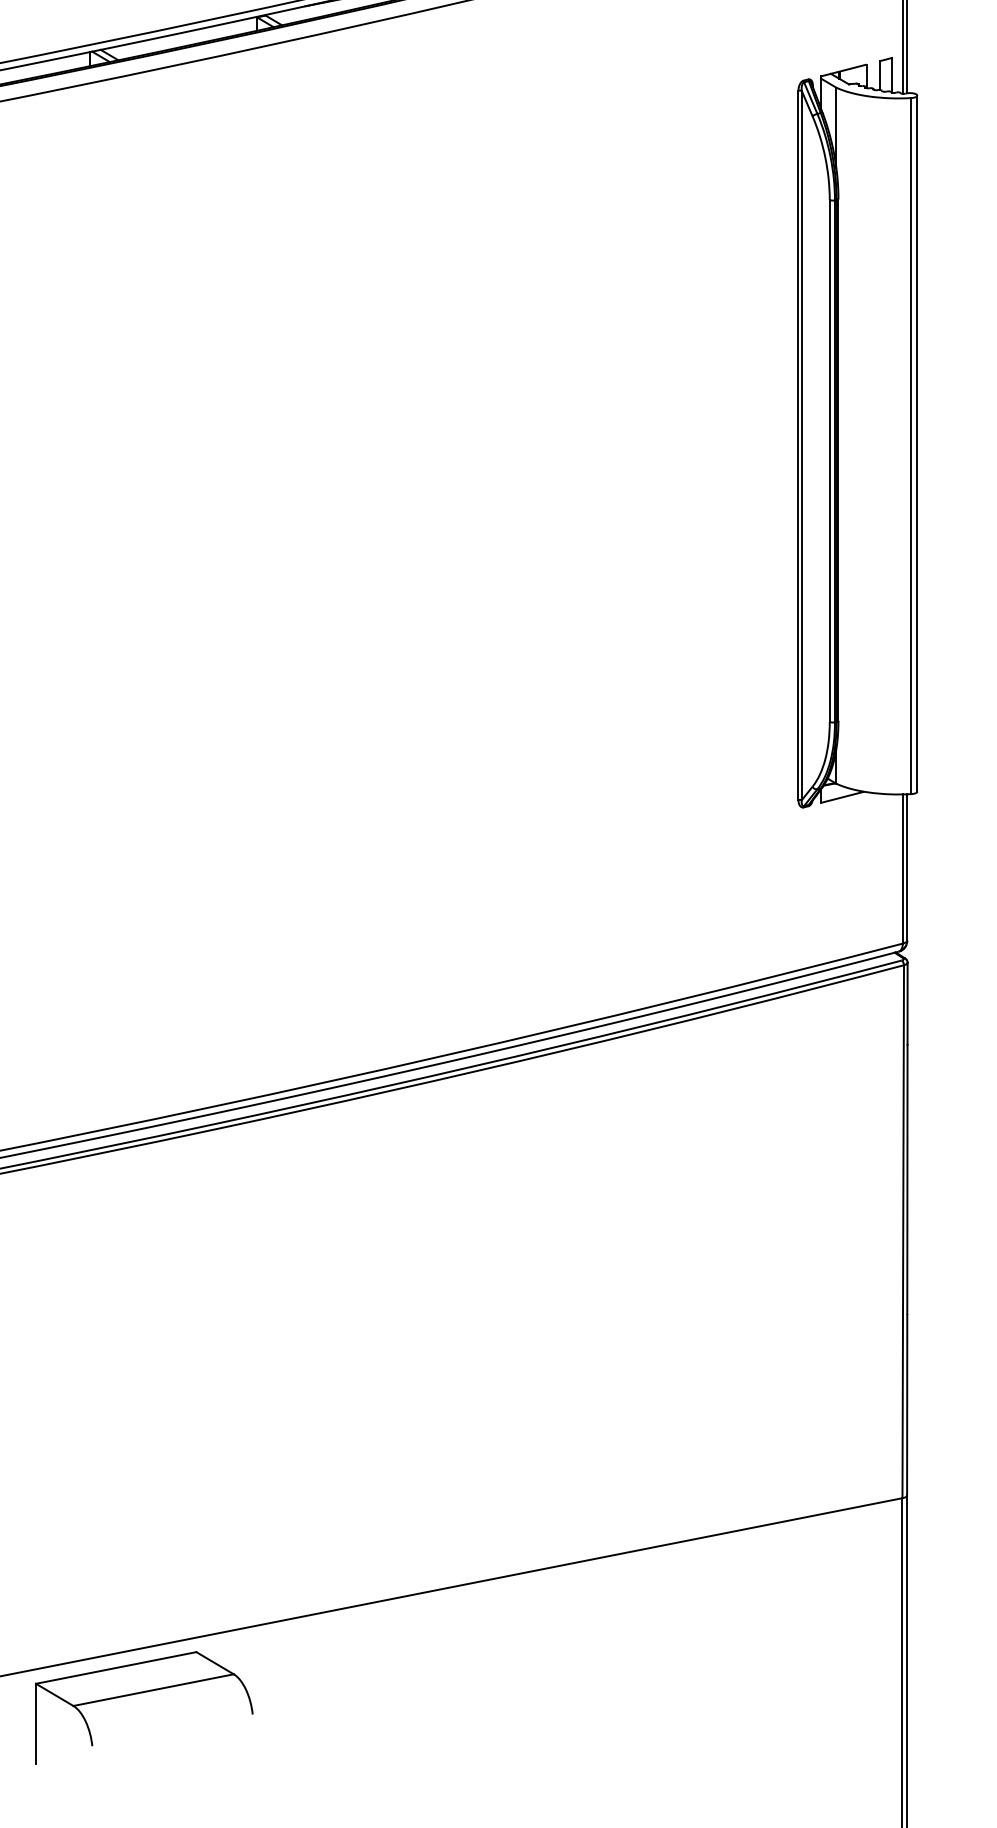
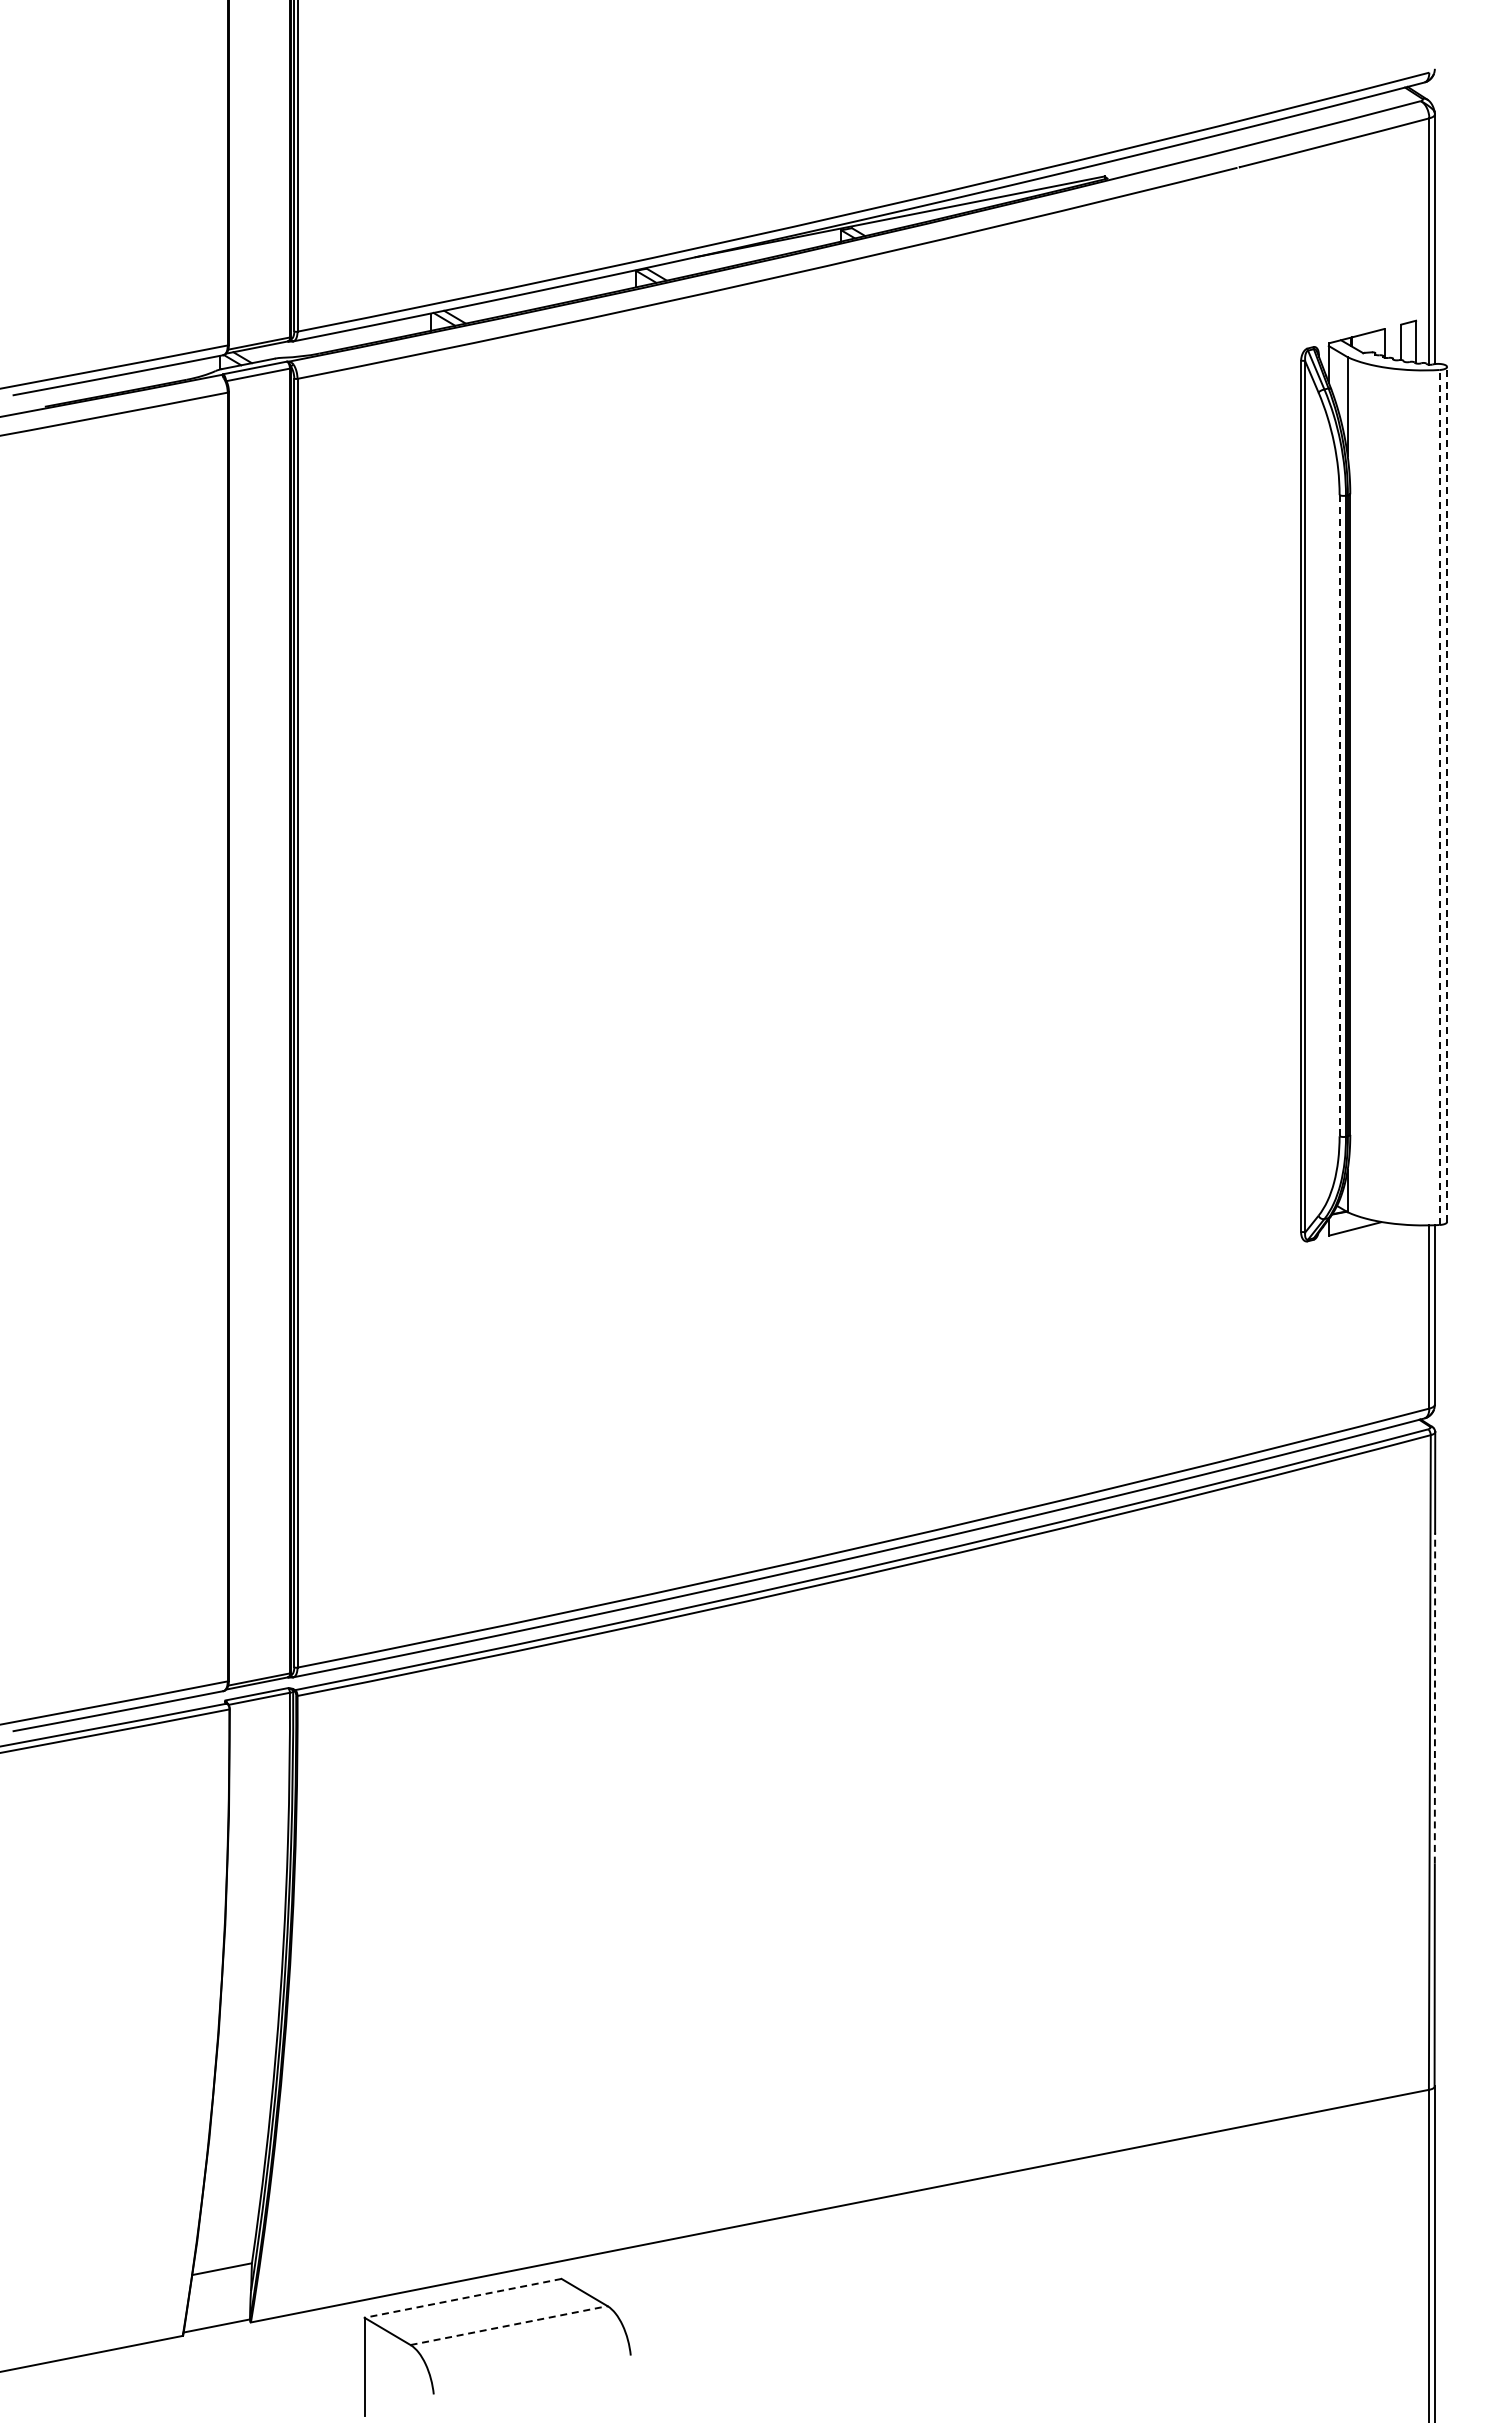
line: (917, 442) -> (1447, 793), solid -> dashed
line: (911, 446) -> (1439, 797), solid -> dashed
line: (829, 460) -> (1339, 815), solid -> dashed
line: (907, 1178) -> (1434, 1697), solid -> dashed
line: (115, 1668) -> (462, 2298), solid -> dashed
line: (153, 1690) -> (509, 2325), solid -> dashed

